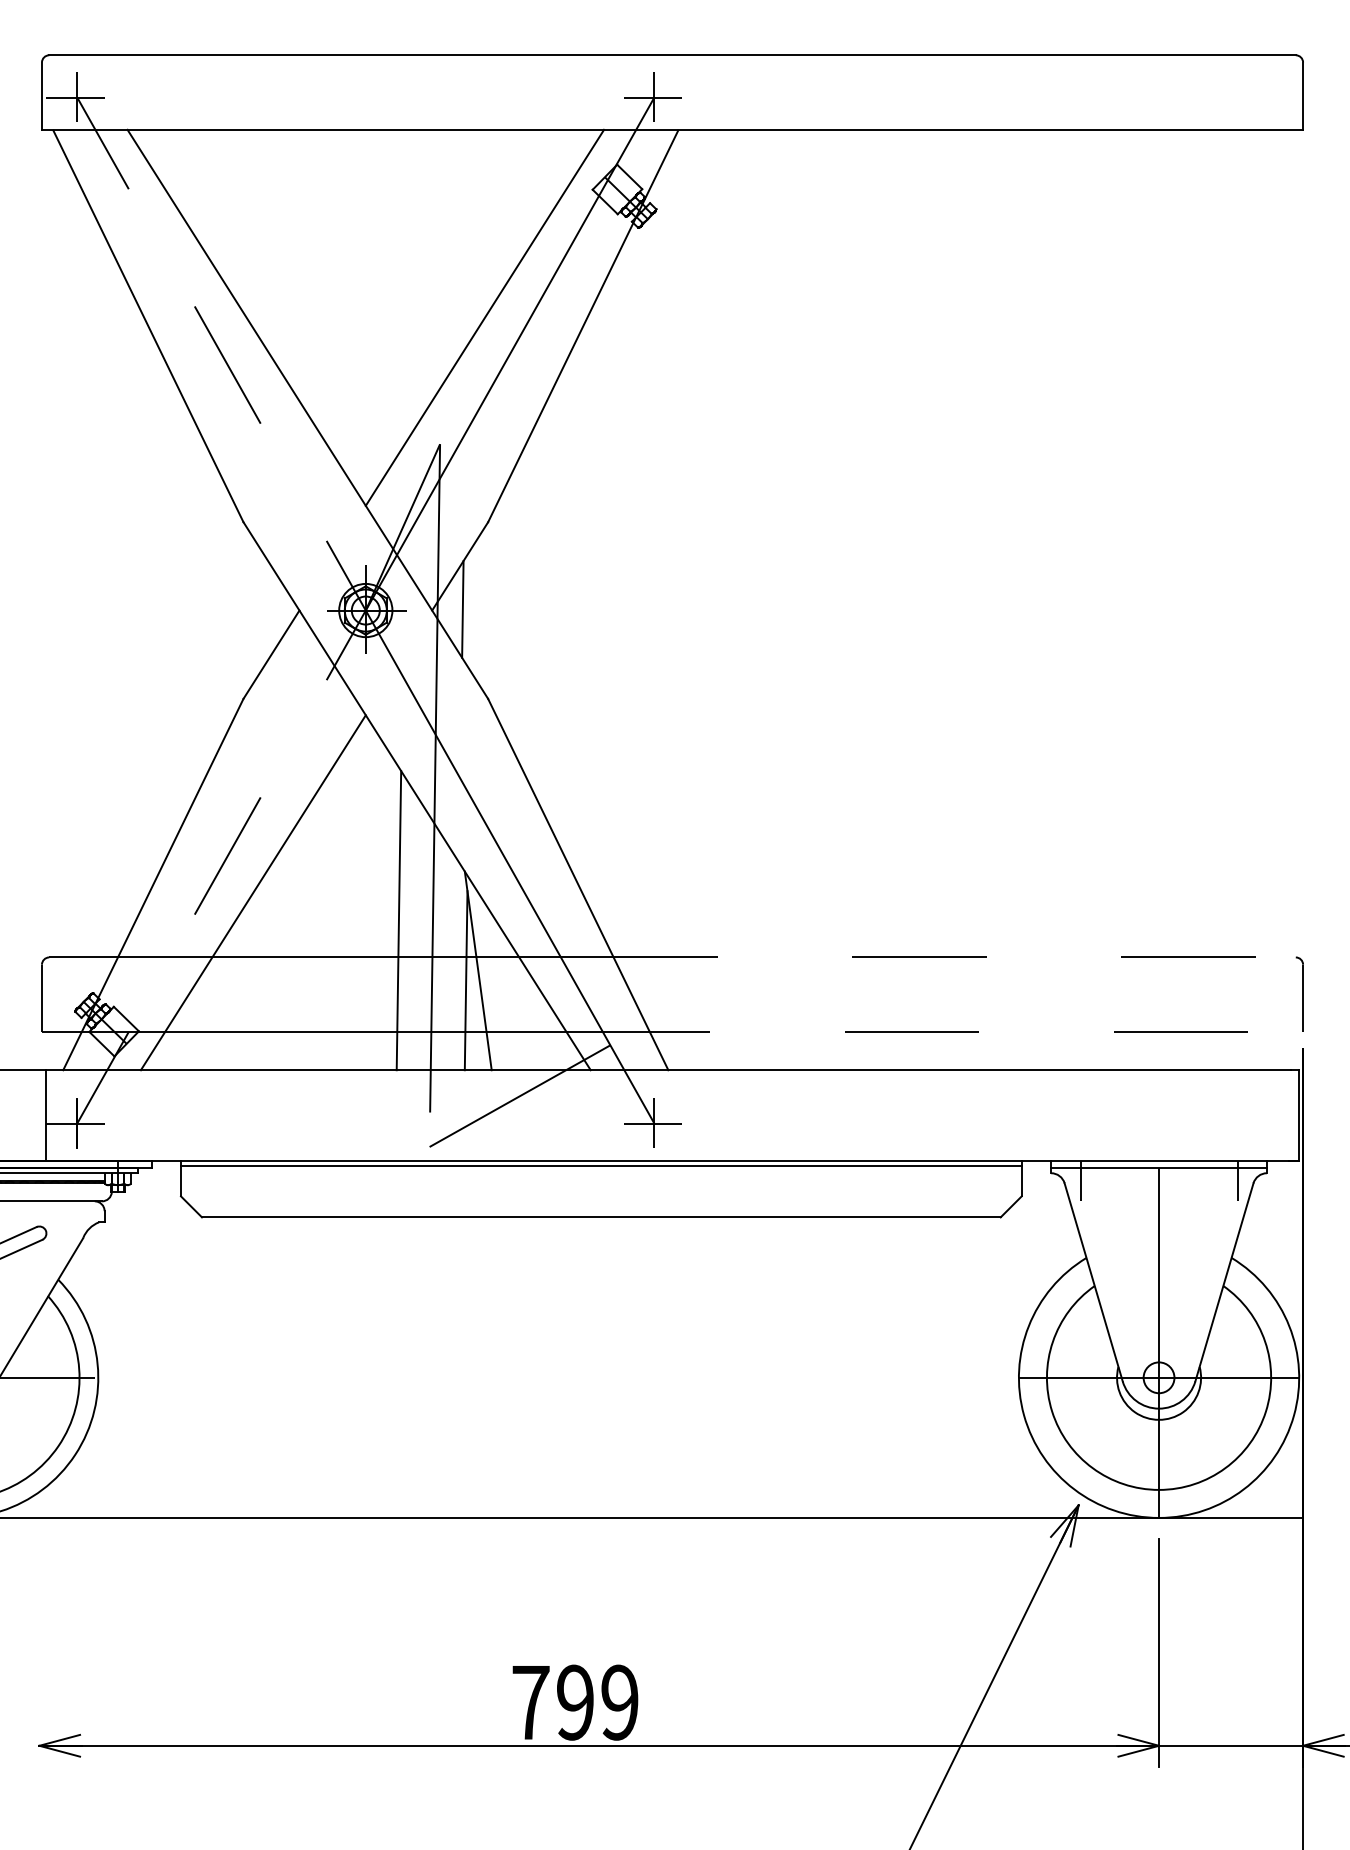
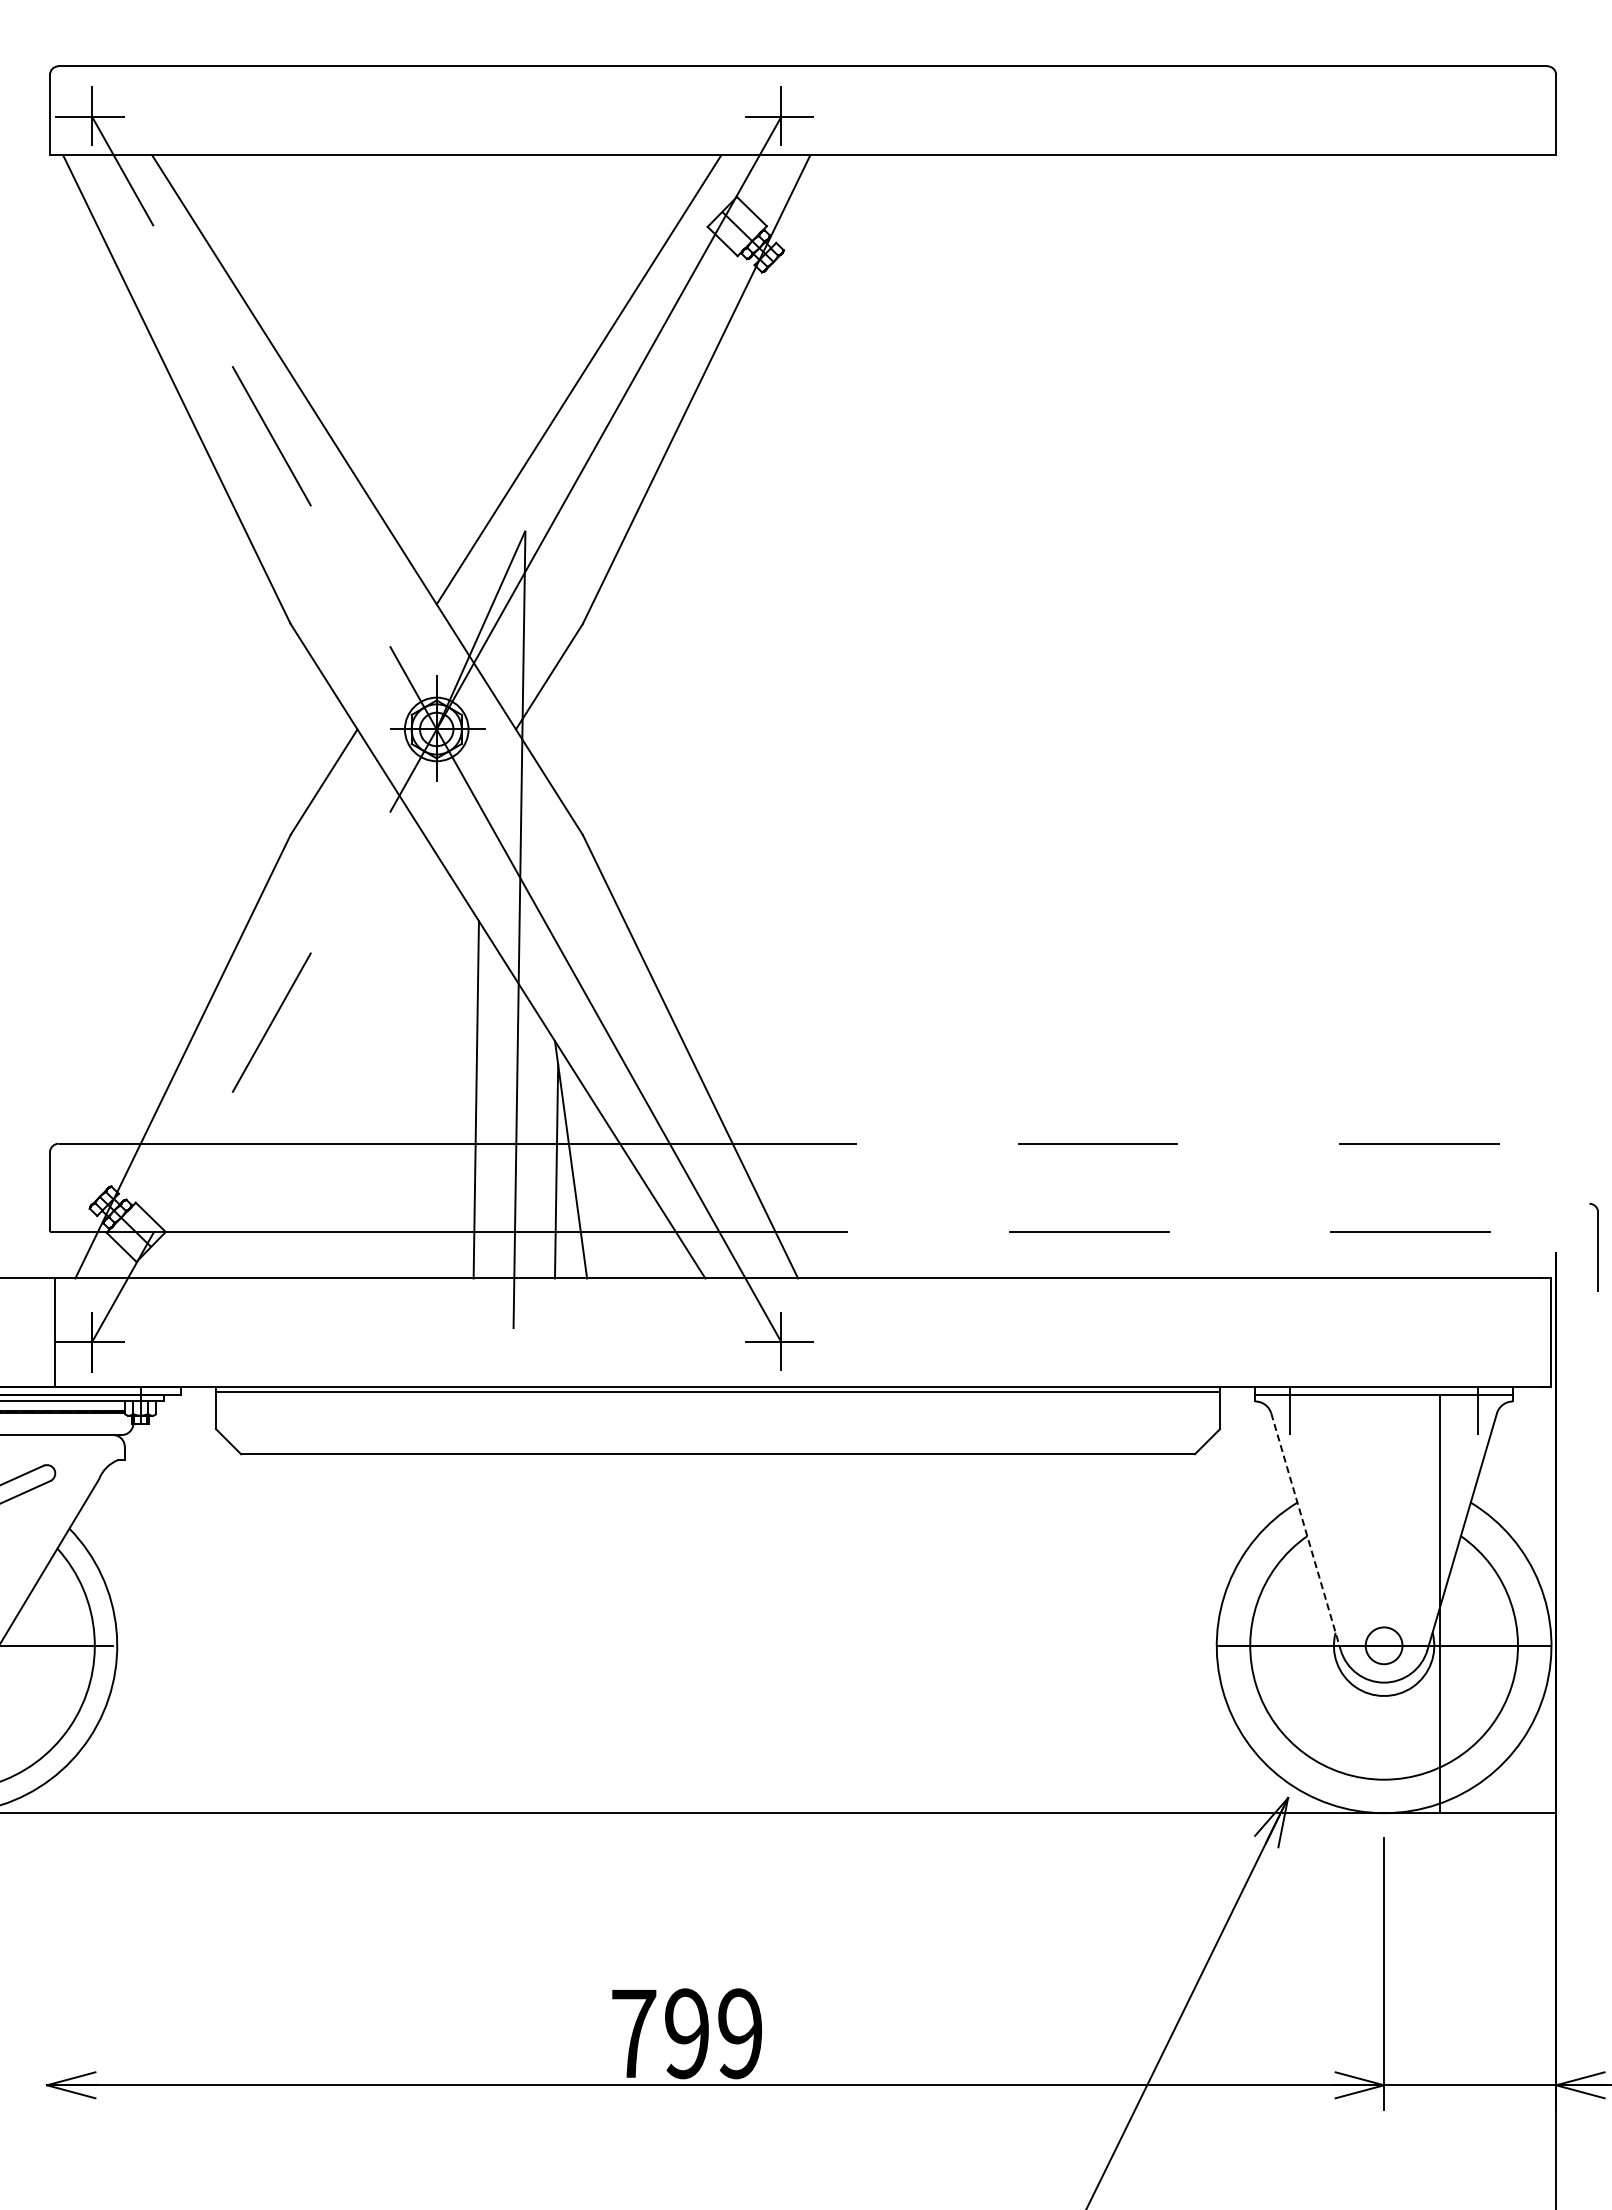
line: (462, 608) -> (552, 727), removed
line: (253, 892) -> (302, 1066), removed
part: (1299, 993) -> (1593, 1246), moved
line: (519, 1096) -> (620, 1309), removed
line: (1094, 1282) -> (1306, 1532), solid -> dashed
line: (1159, 1342) -> (1440, 1603), moved

